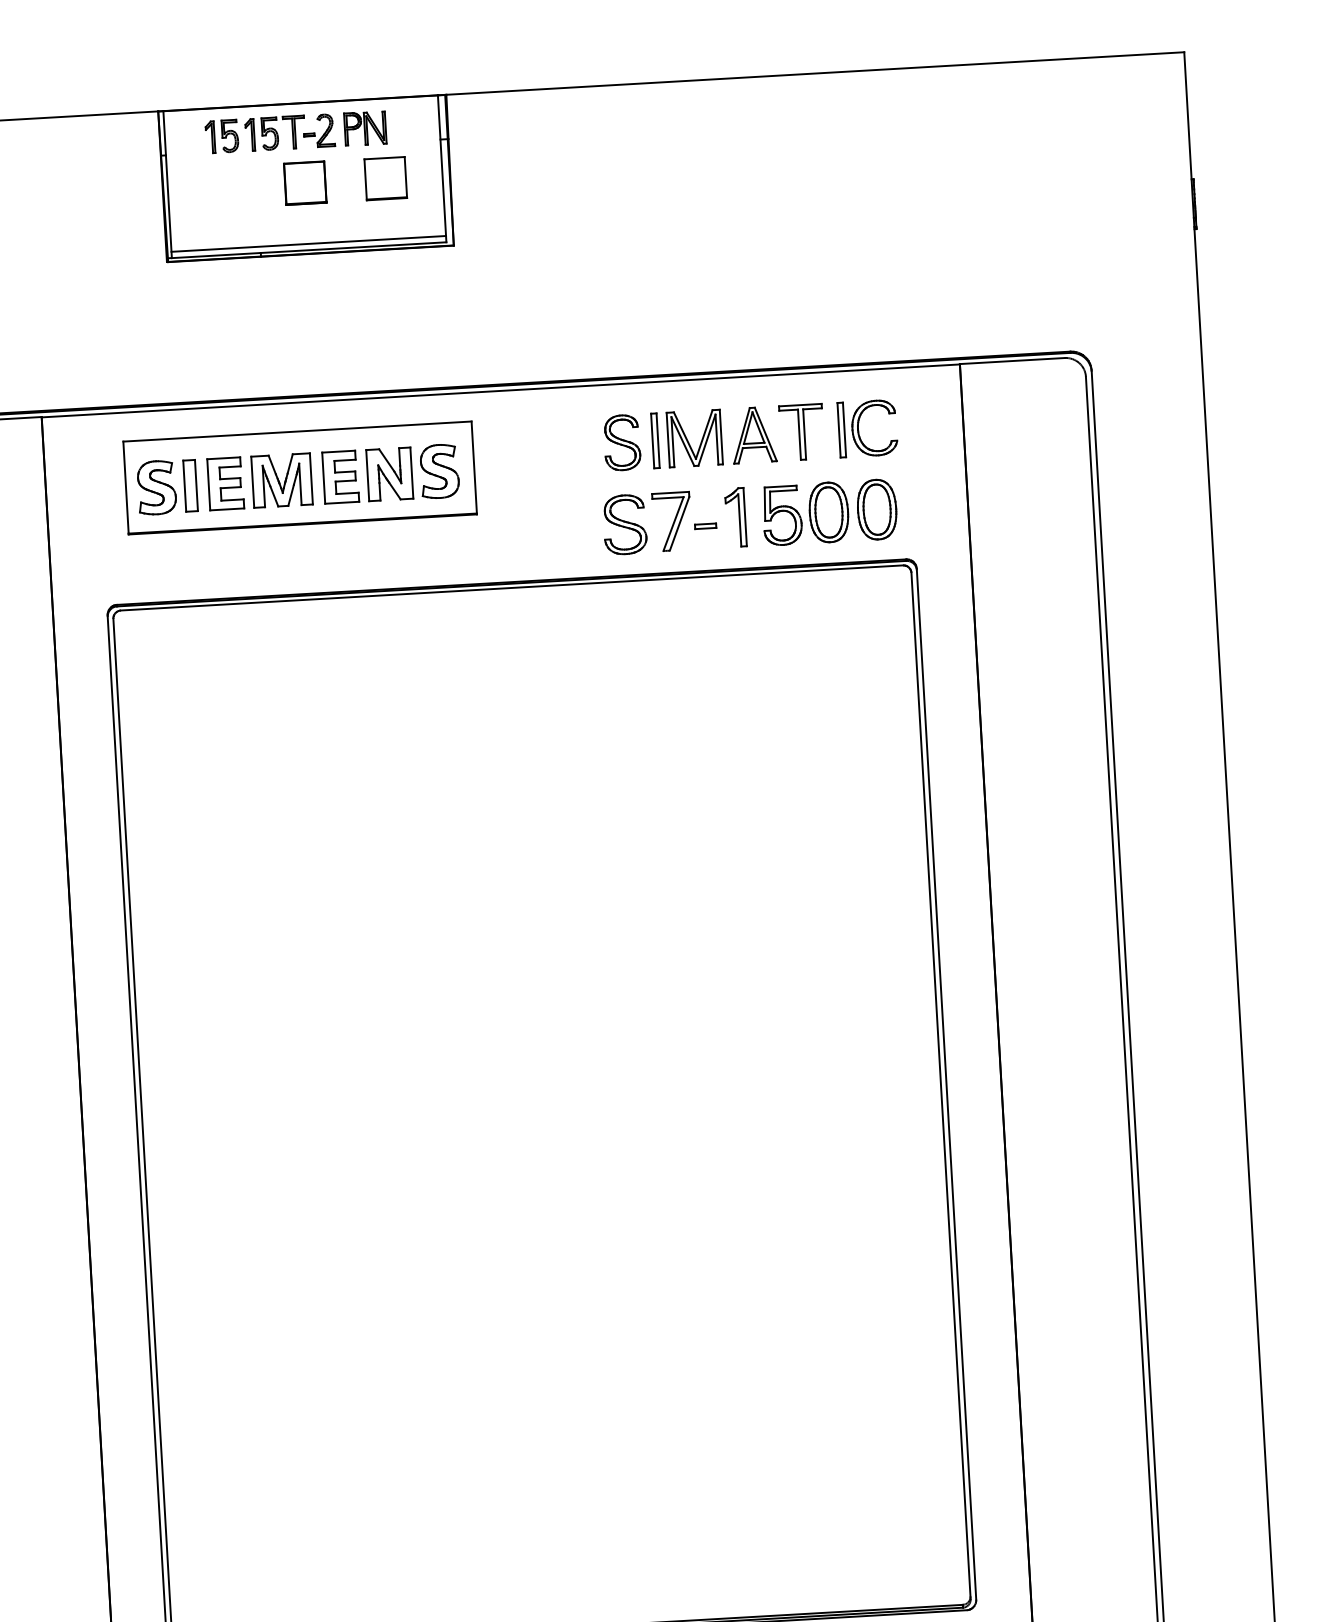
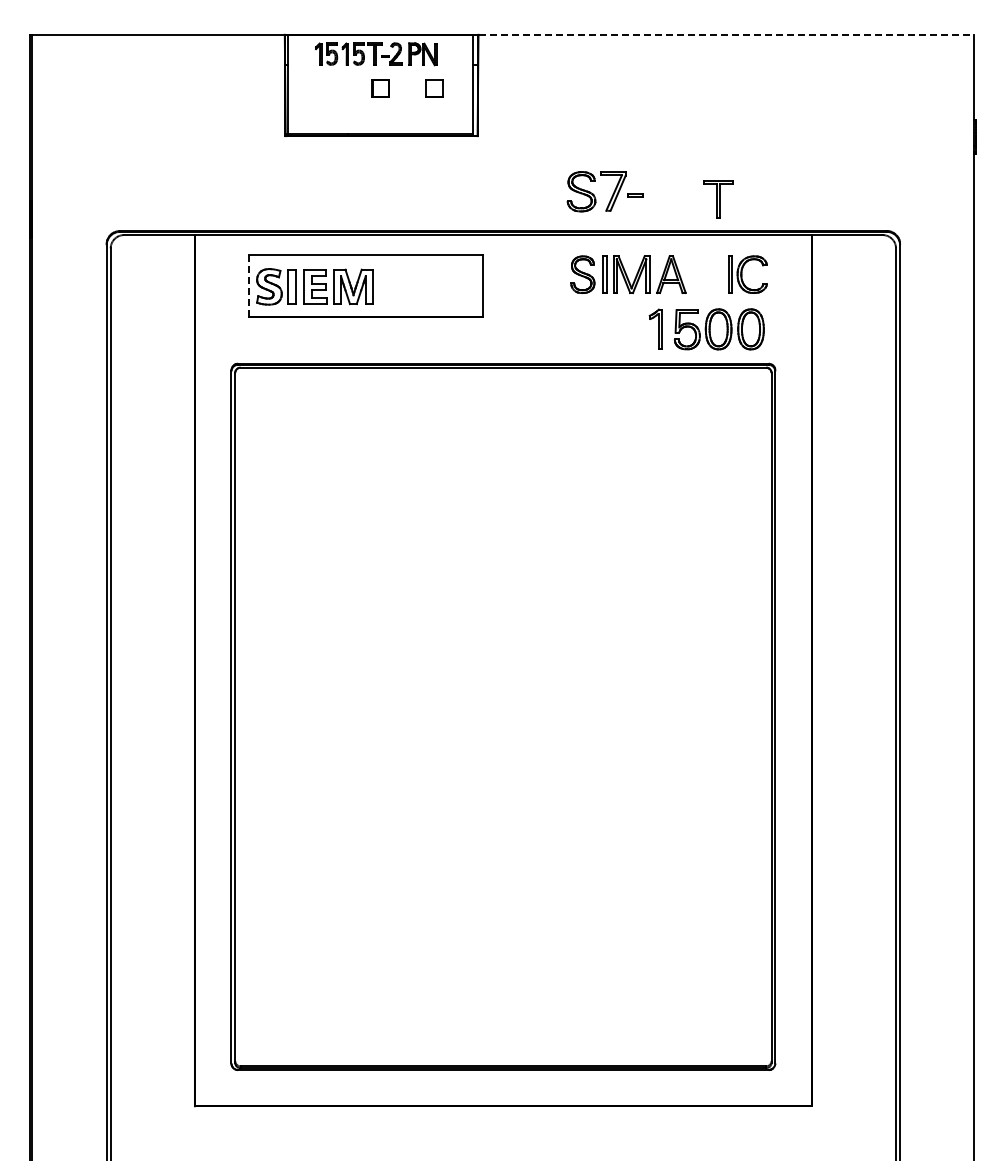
line: (815, 73) -> (726, 34), solid -> dashed
part: (385, 178) -> (434, 88), size x0.6
part: (305, 183) -> (380, 88), size x0.6
line: (308, 244) -> (380, 129), removed
part: (801, 432) -> (718, 199), moved
part: (390, 473) -> (426, 286), removed
line: (125, 487) -> (248, 285), solid -> dashed
part: (671, 526) -> (612, 194), moved

